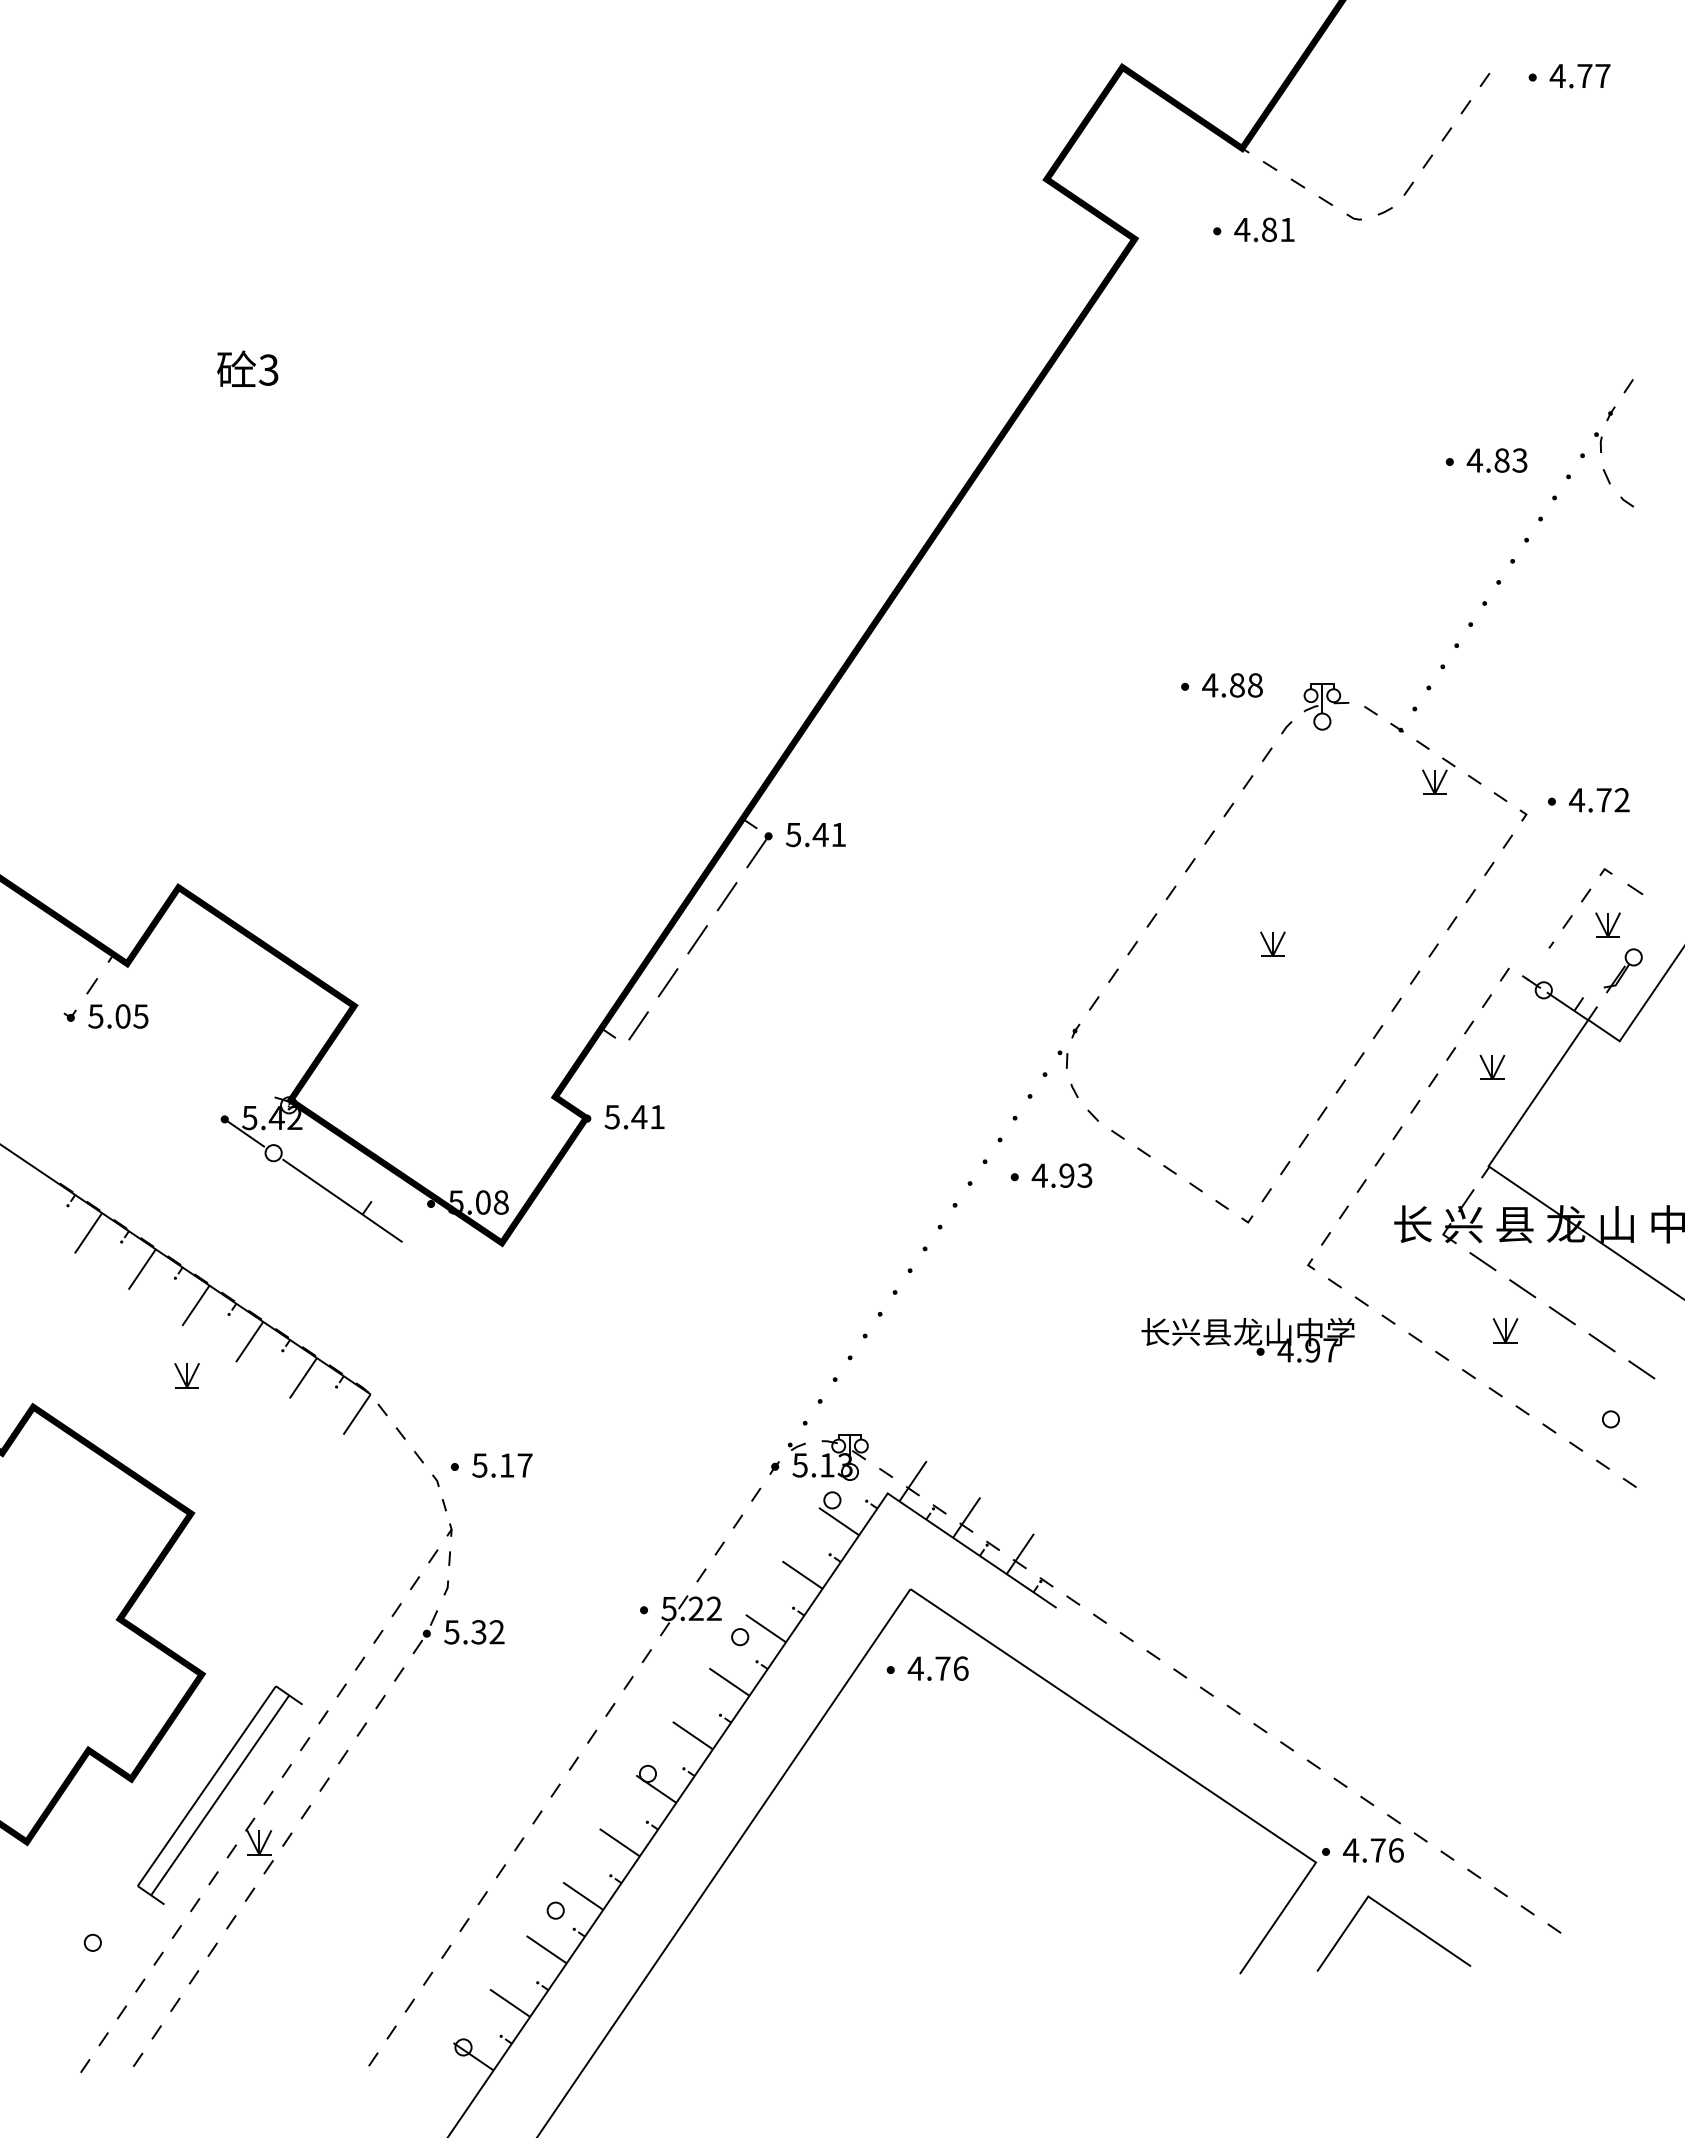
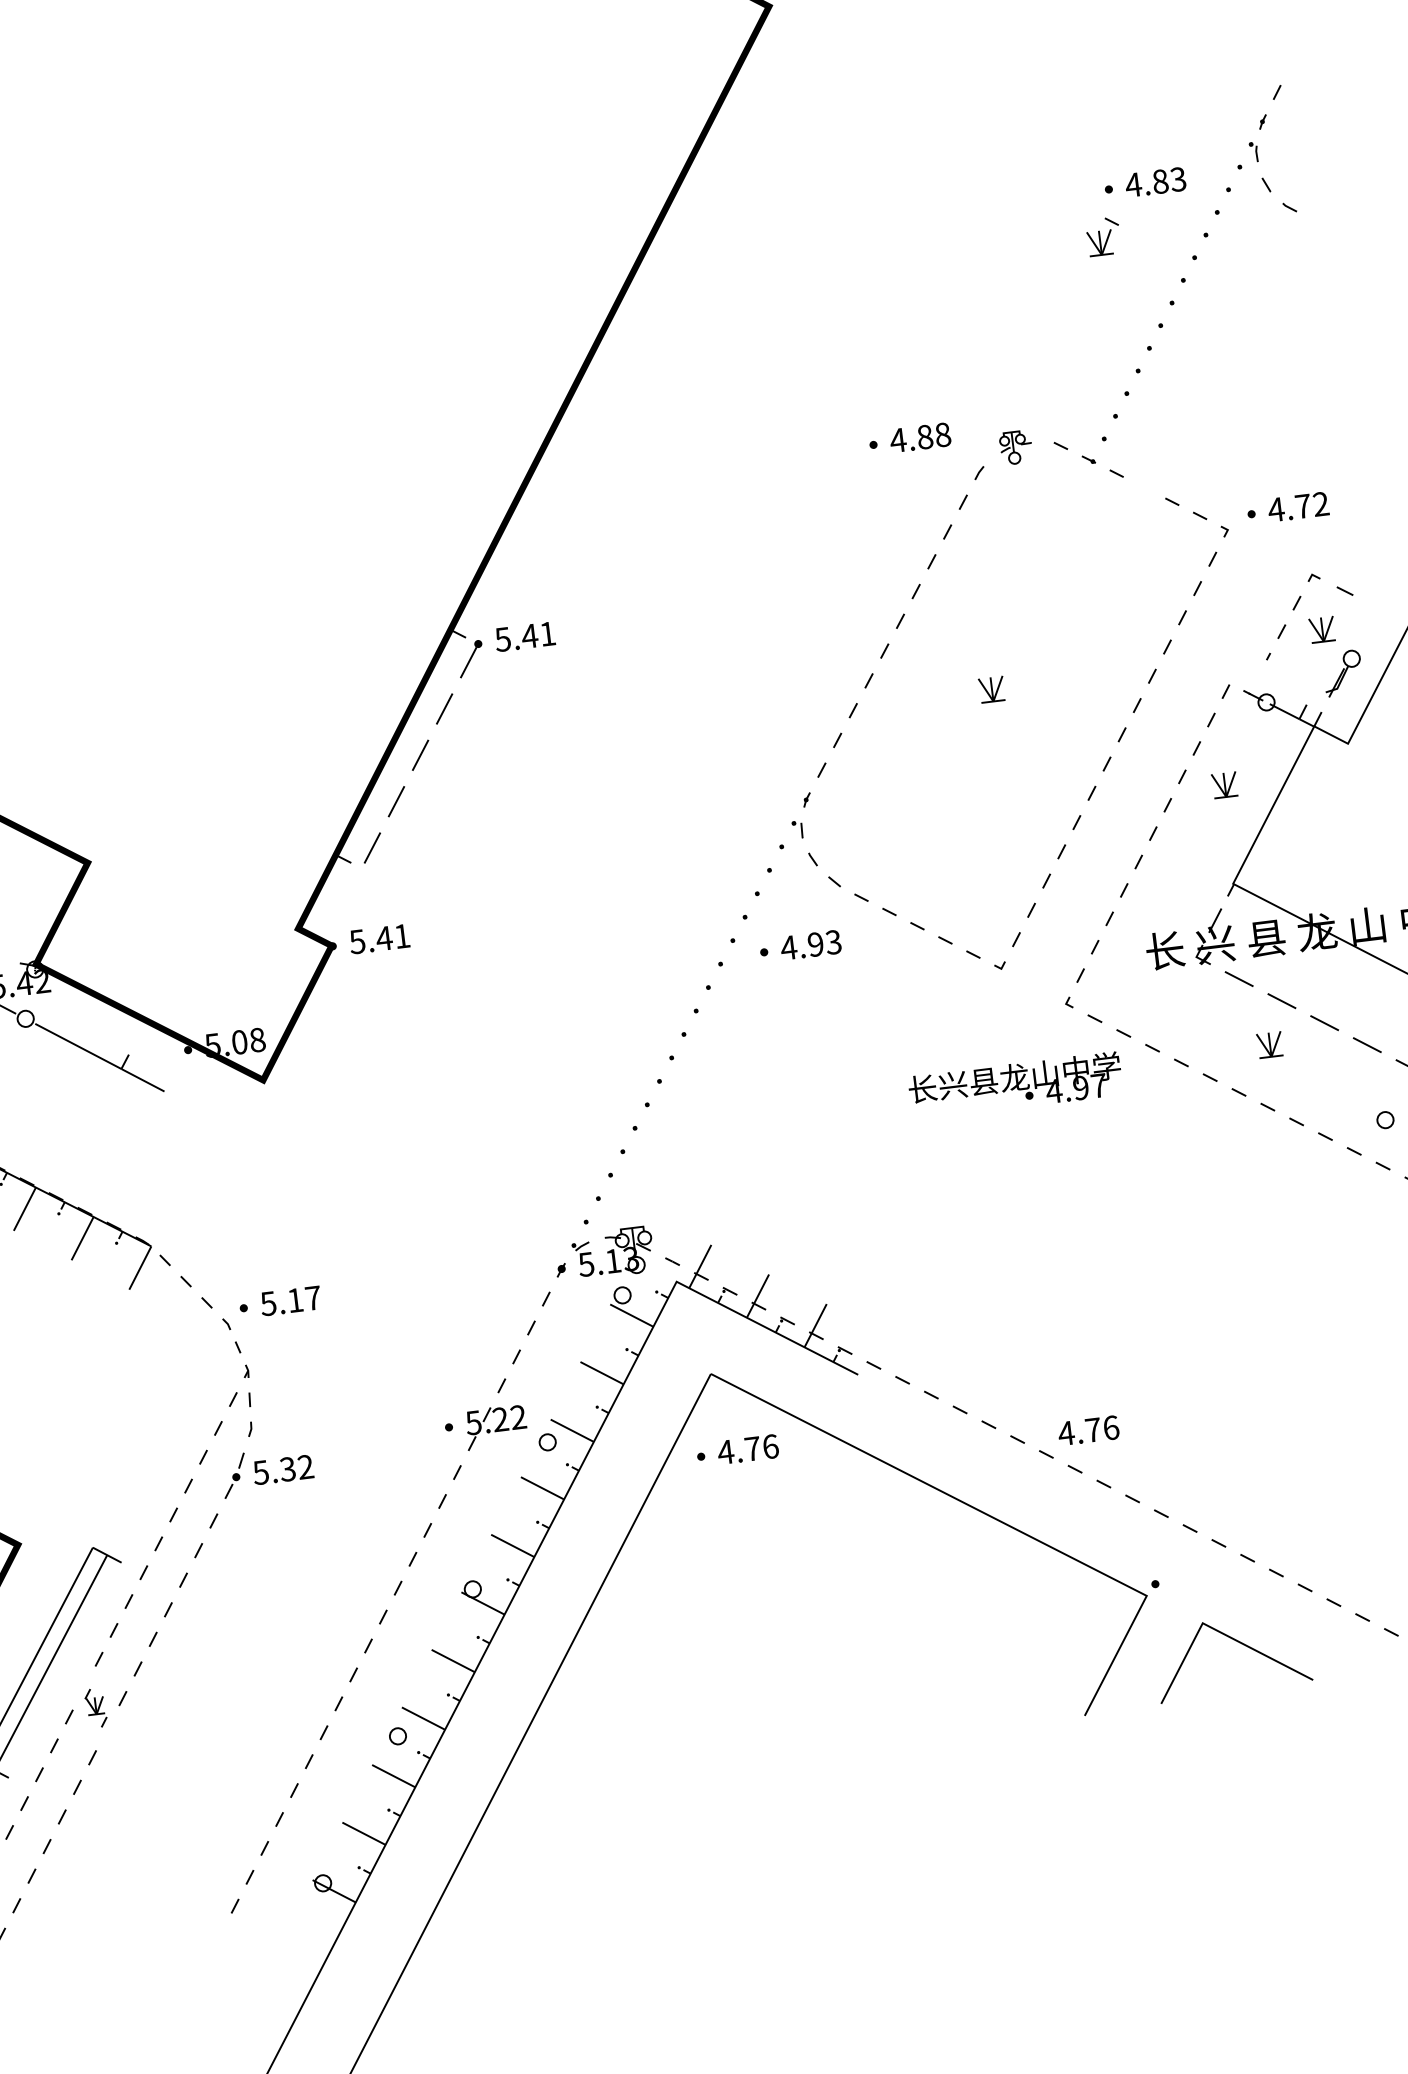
part: (1326, 706) -> (1016, 447), size x0.7
part: (1438, 775) -> (1103, 236), moved
part: (259, 1845) -> (96, 1707), size x0.7
text: (1373, 1850) -> (1088, 1430), moved

